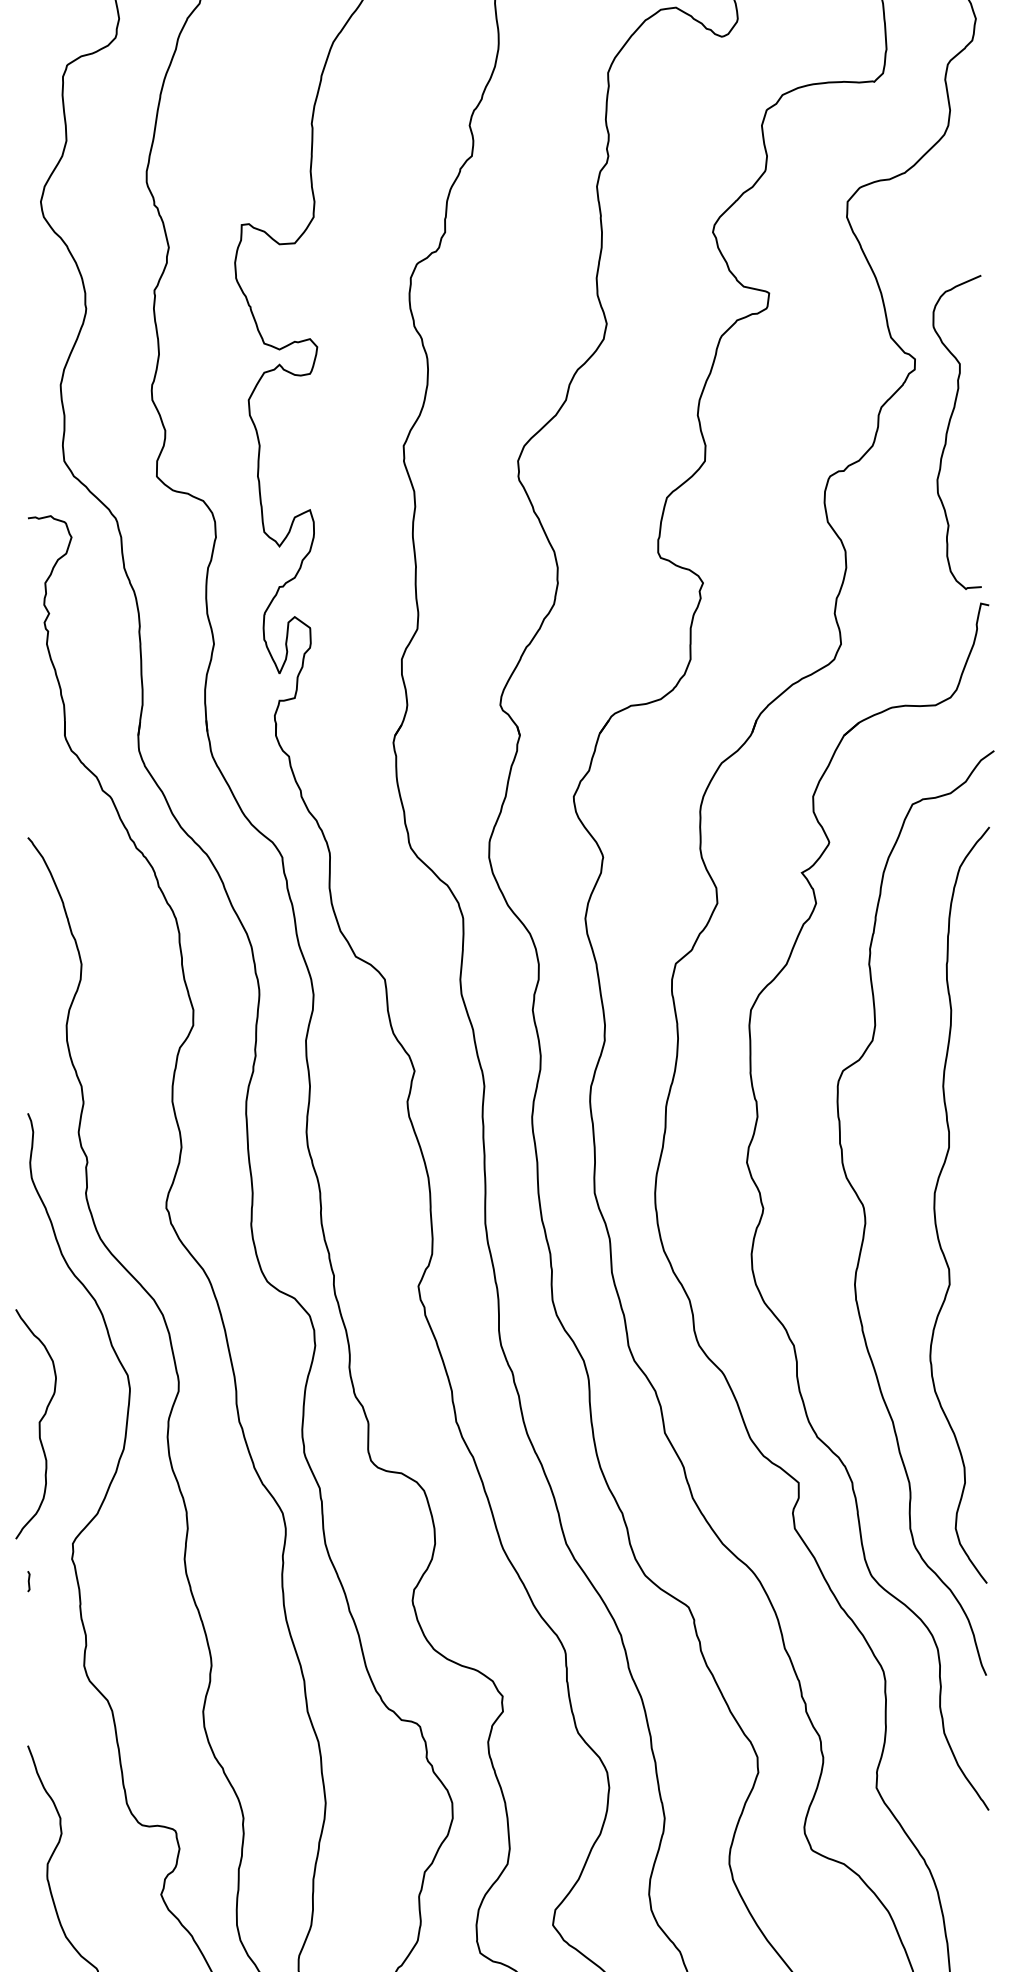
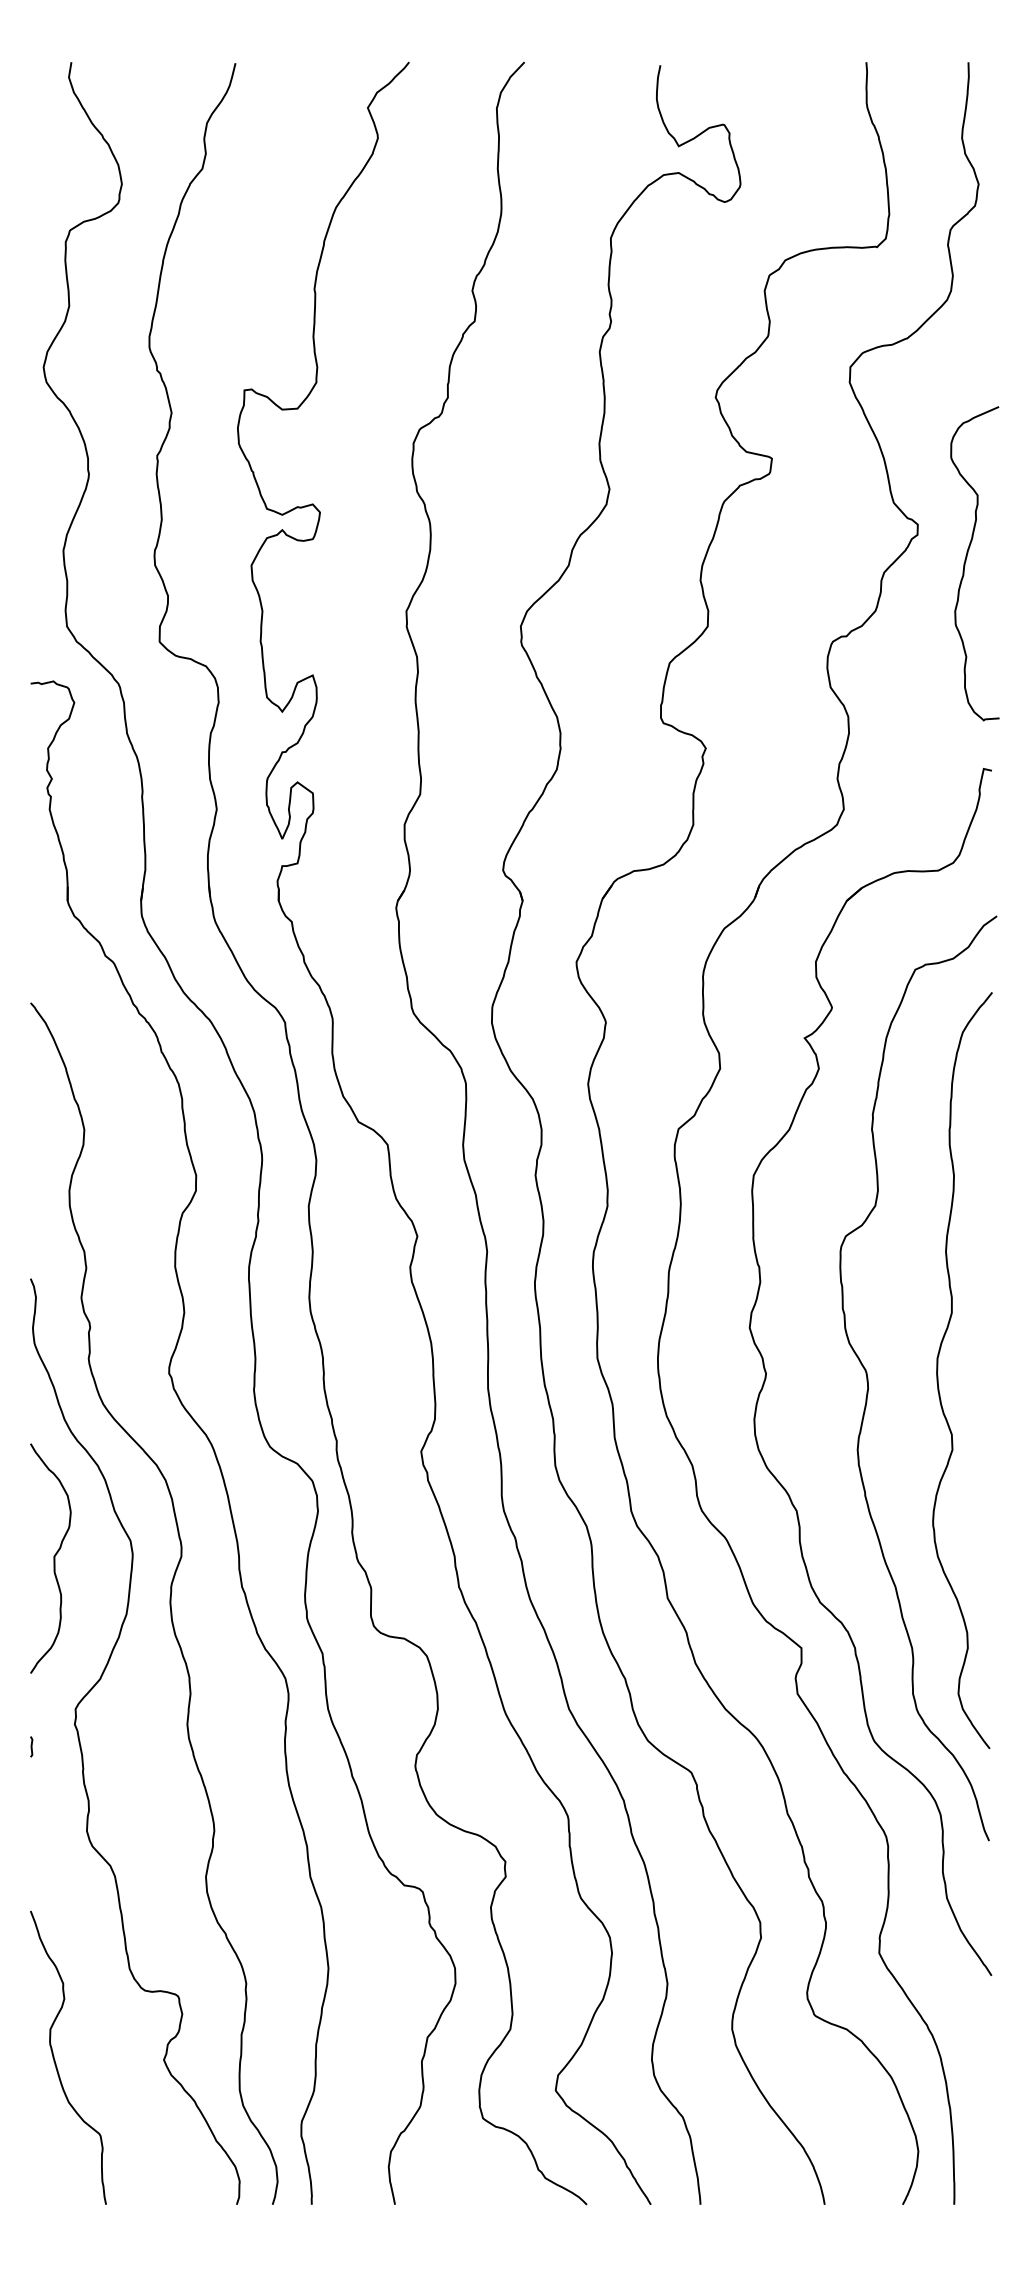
curve: (948, 430) -> (966, 561), moved
curve: (38, 1424) -> (53, 1558), moved

